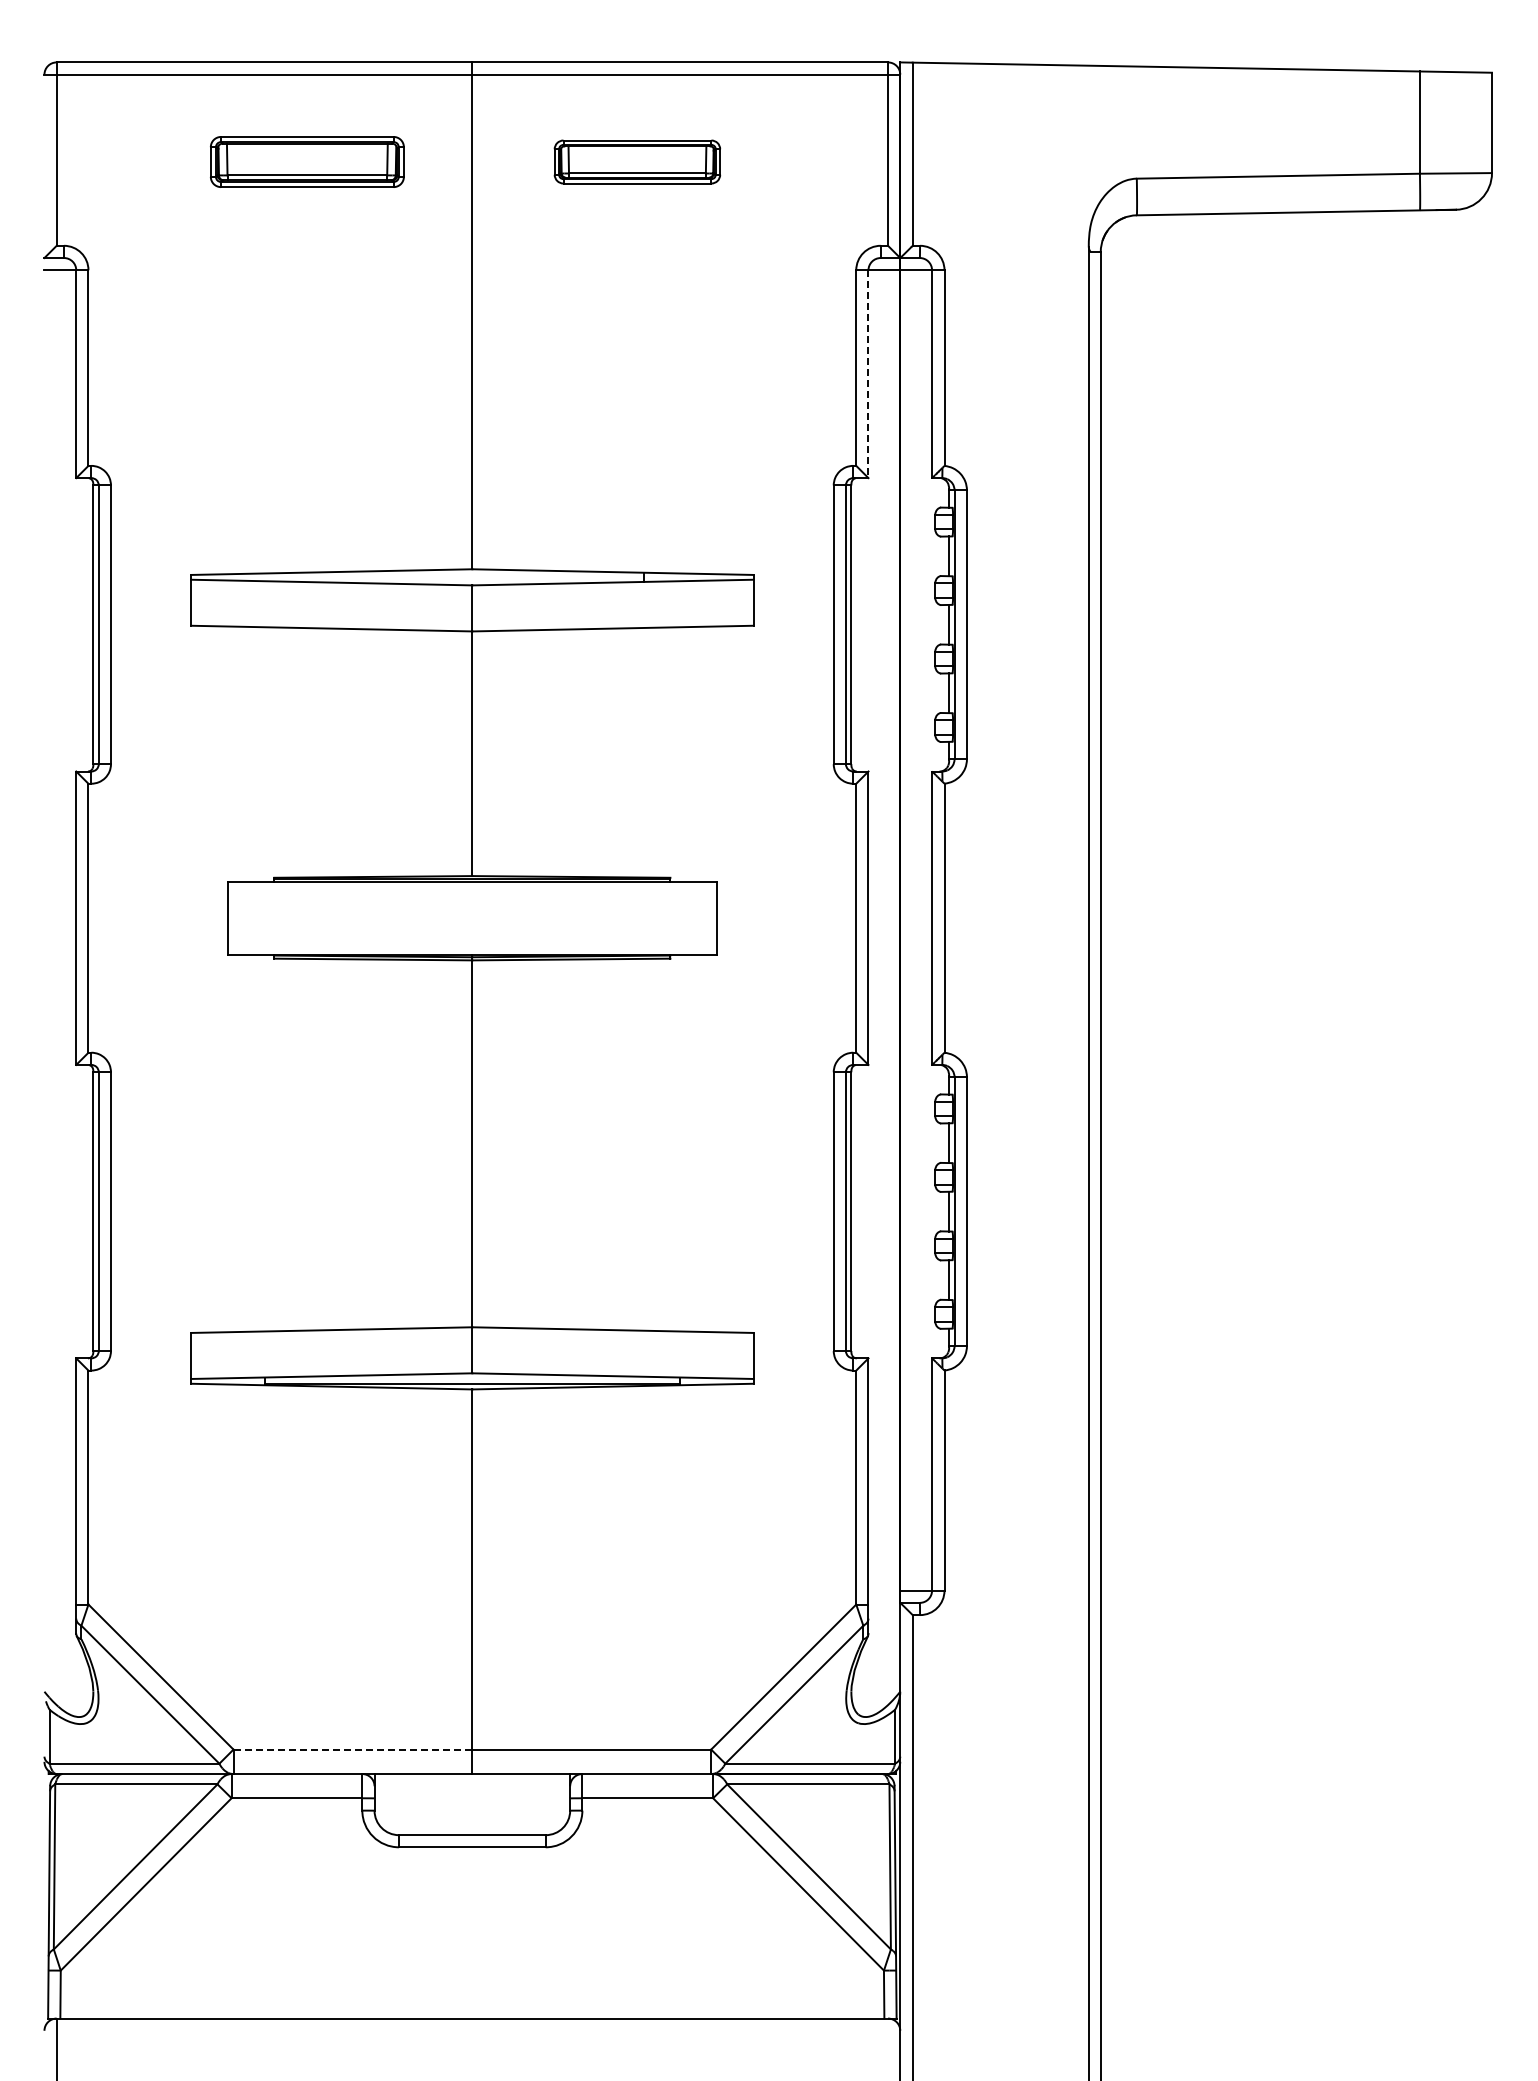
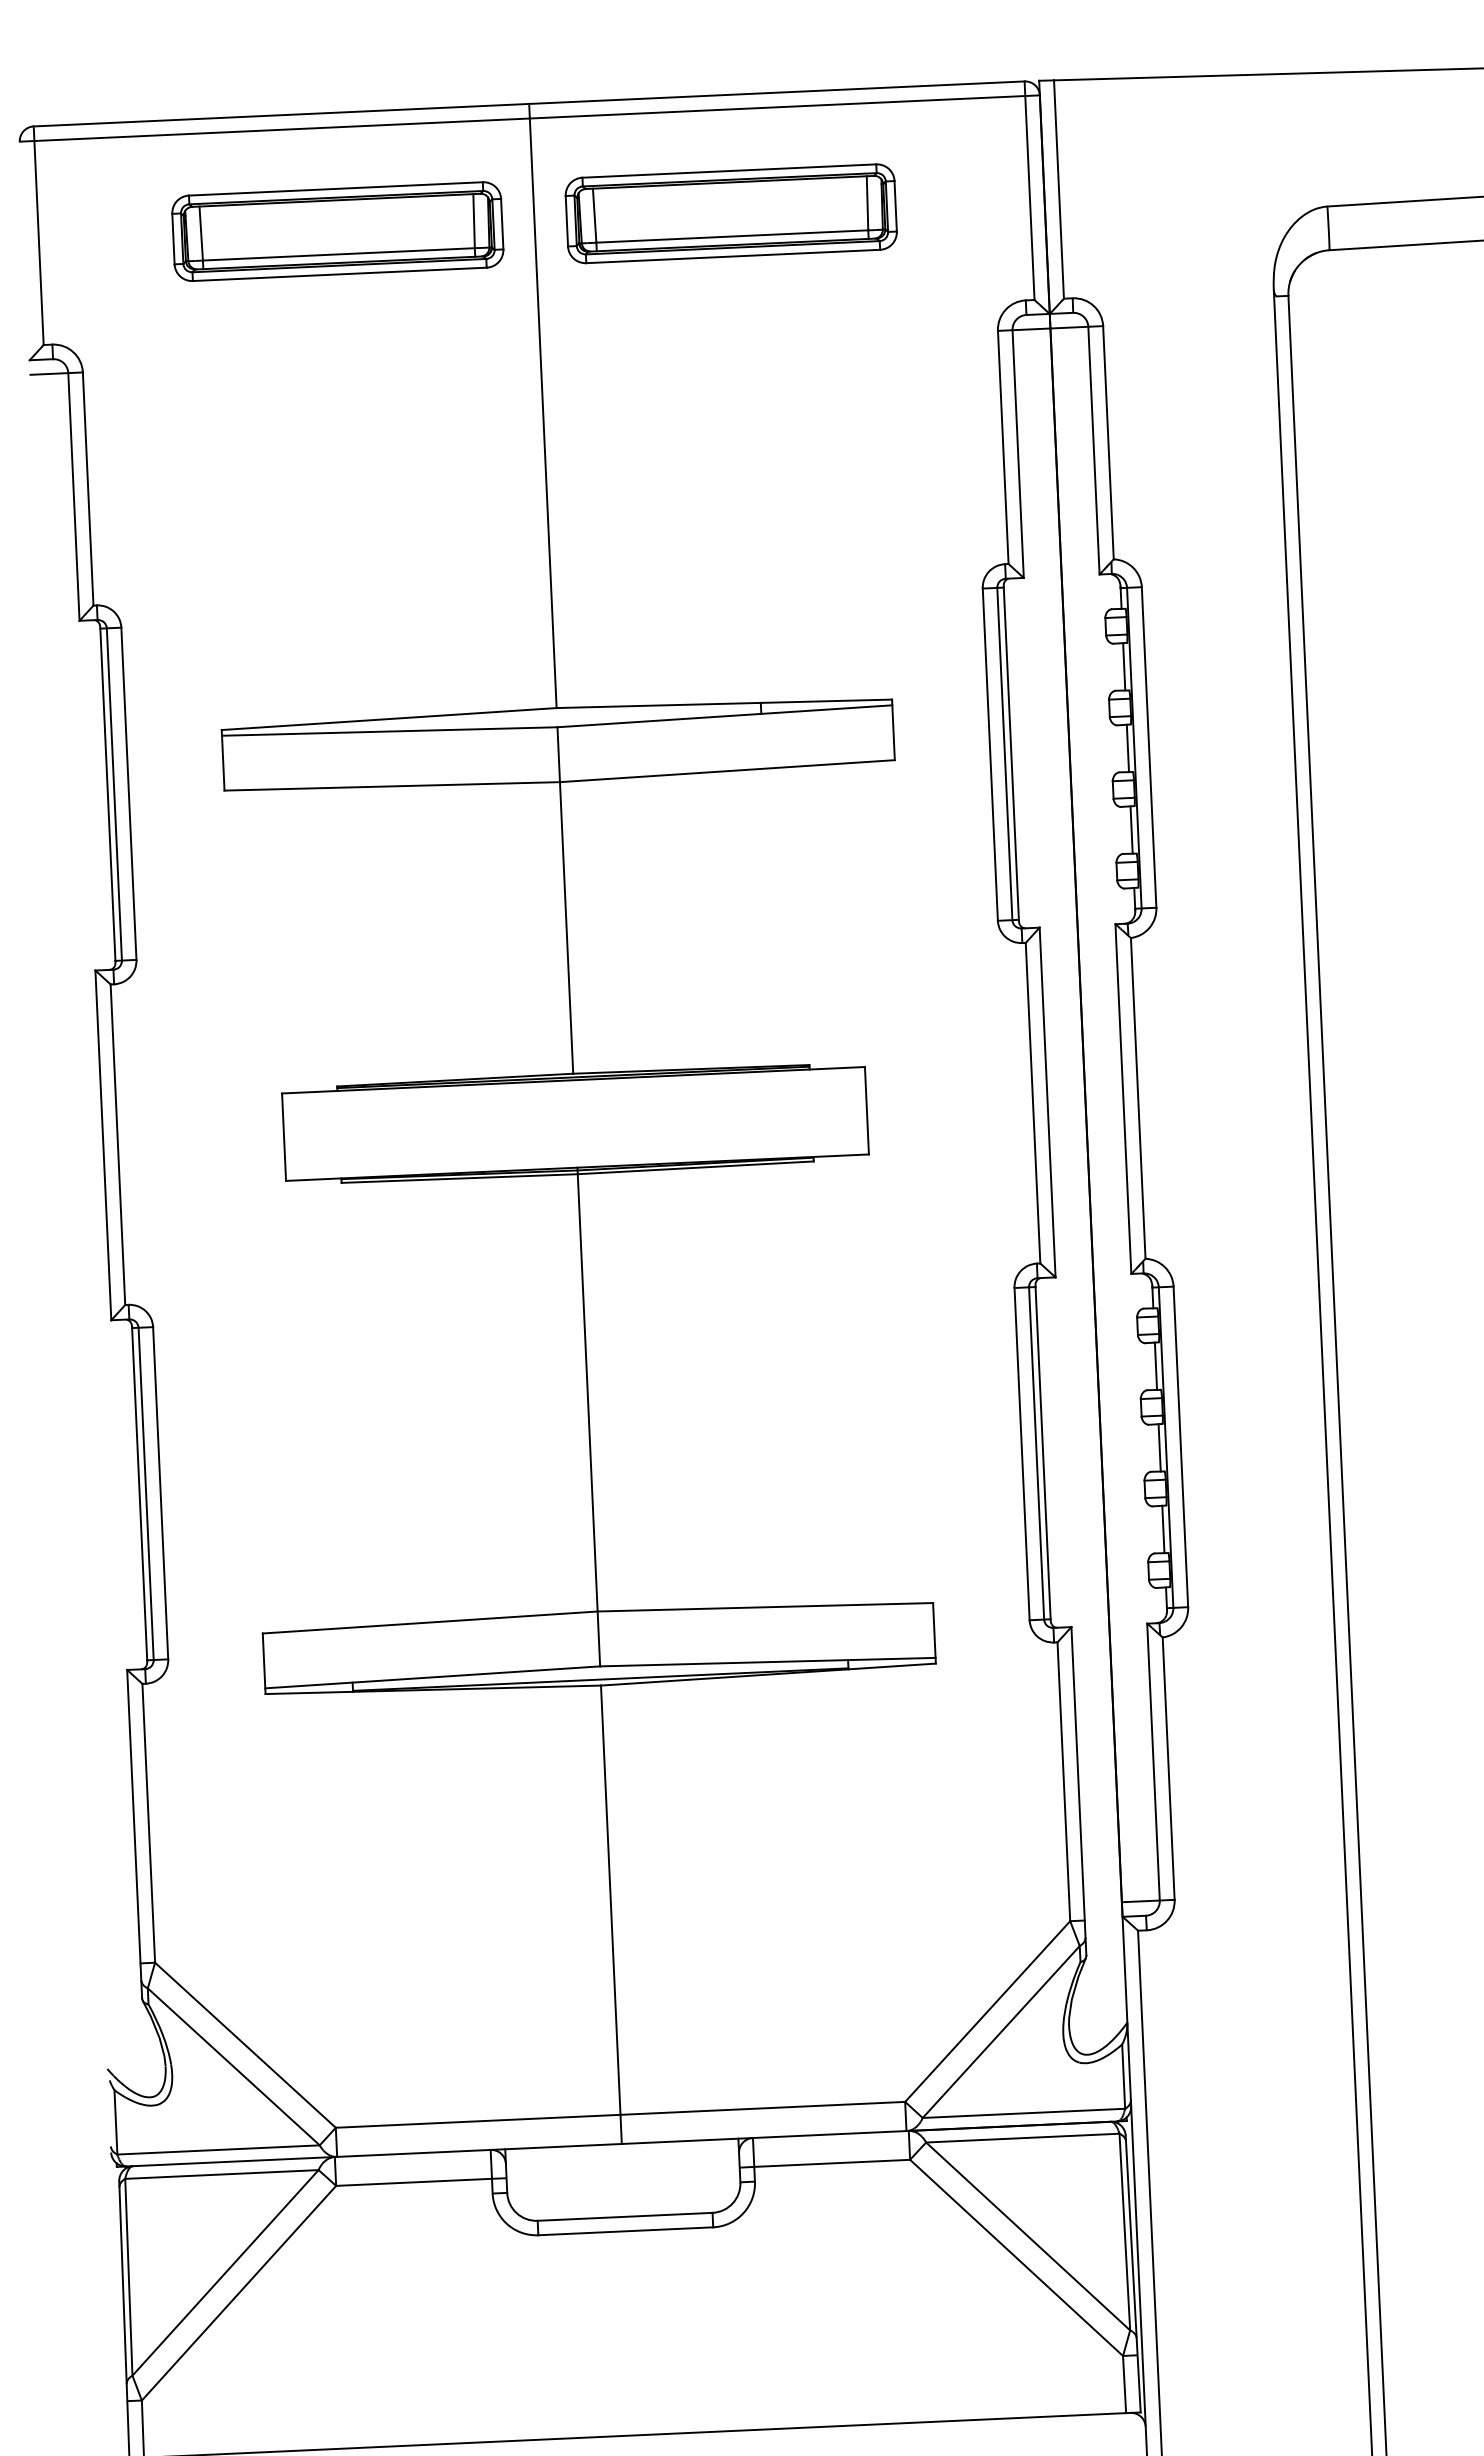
part: (307, 161) -> (338, 230), size x1.43
part: (637, 161) -> (731, 213), size x1.67
line: (868, 374) -> (1018, 454), dashed -> solid
line: (352, 1749) -> (477, 2121), dashed -> solid

